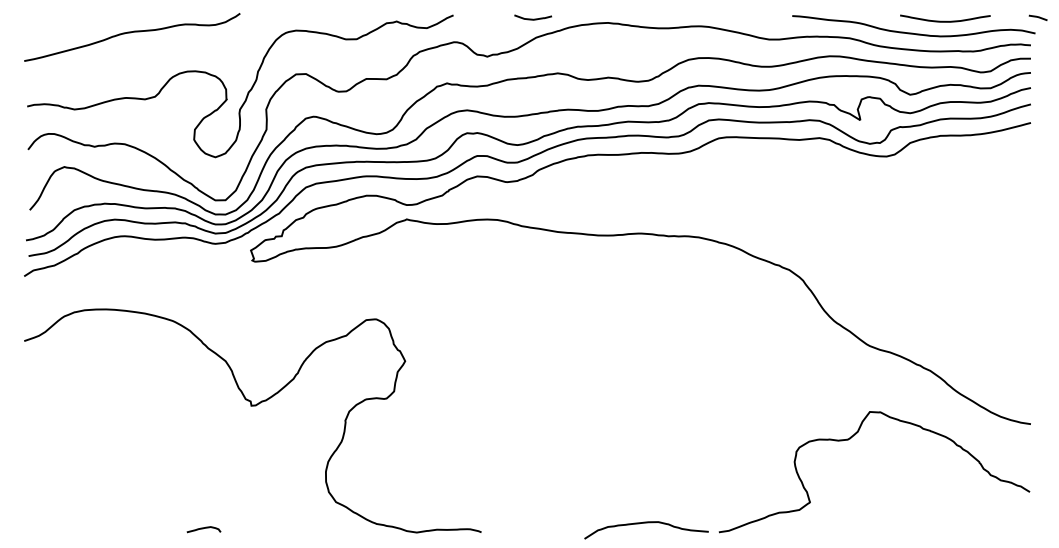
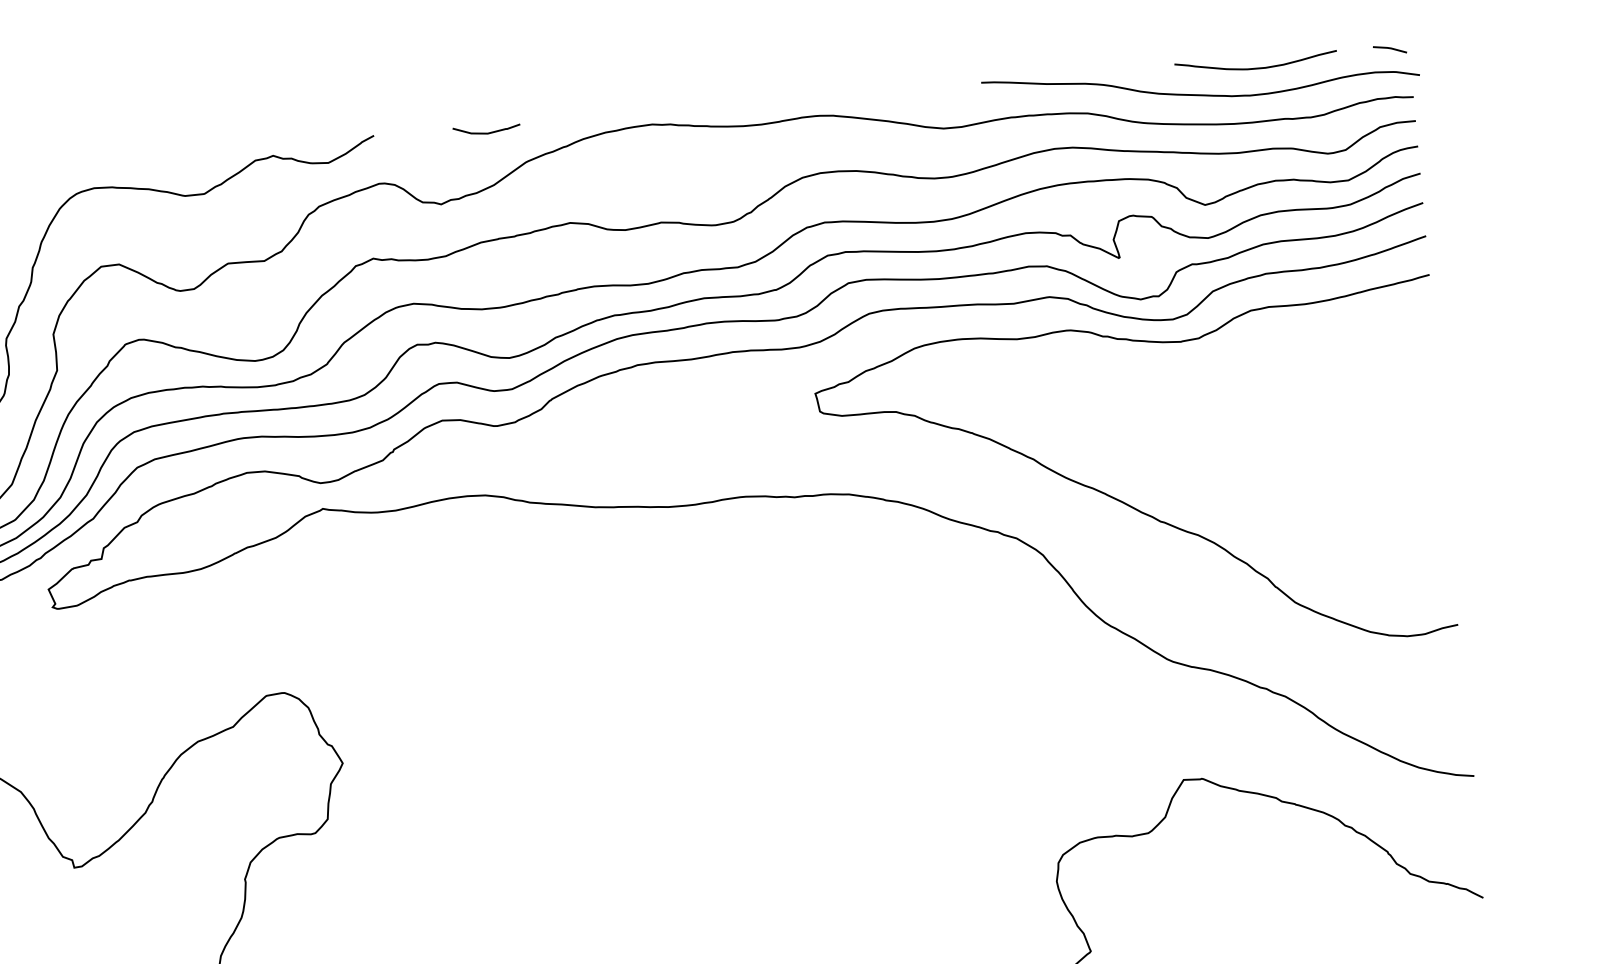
line: (1037, 17) -> (1388, 49), moved
curve: (532, 18) -> (485, 131), moved
curve: (852, 255) -> (1127, 502), added

